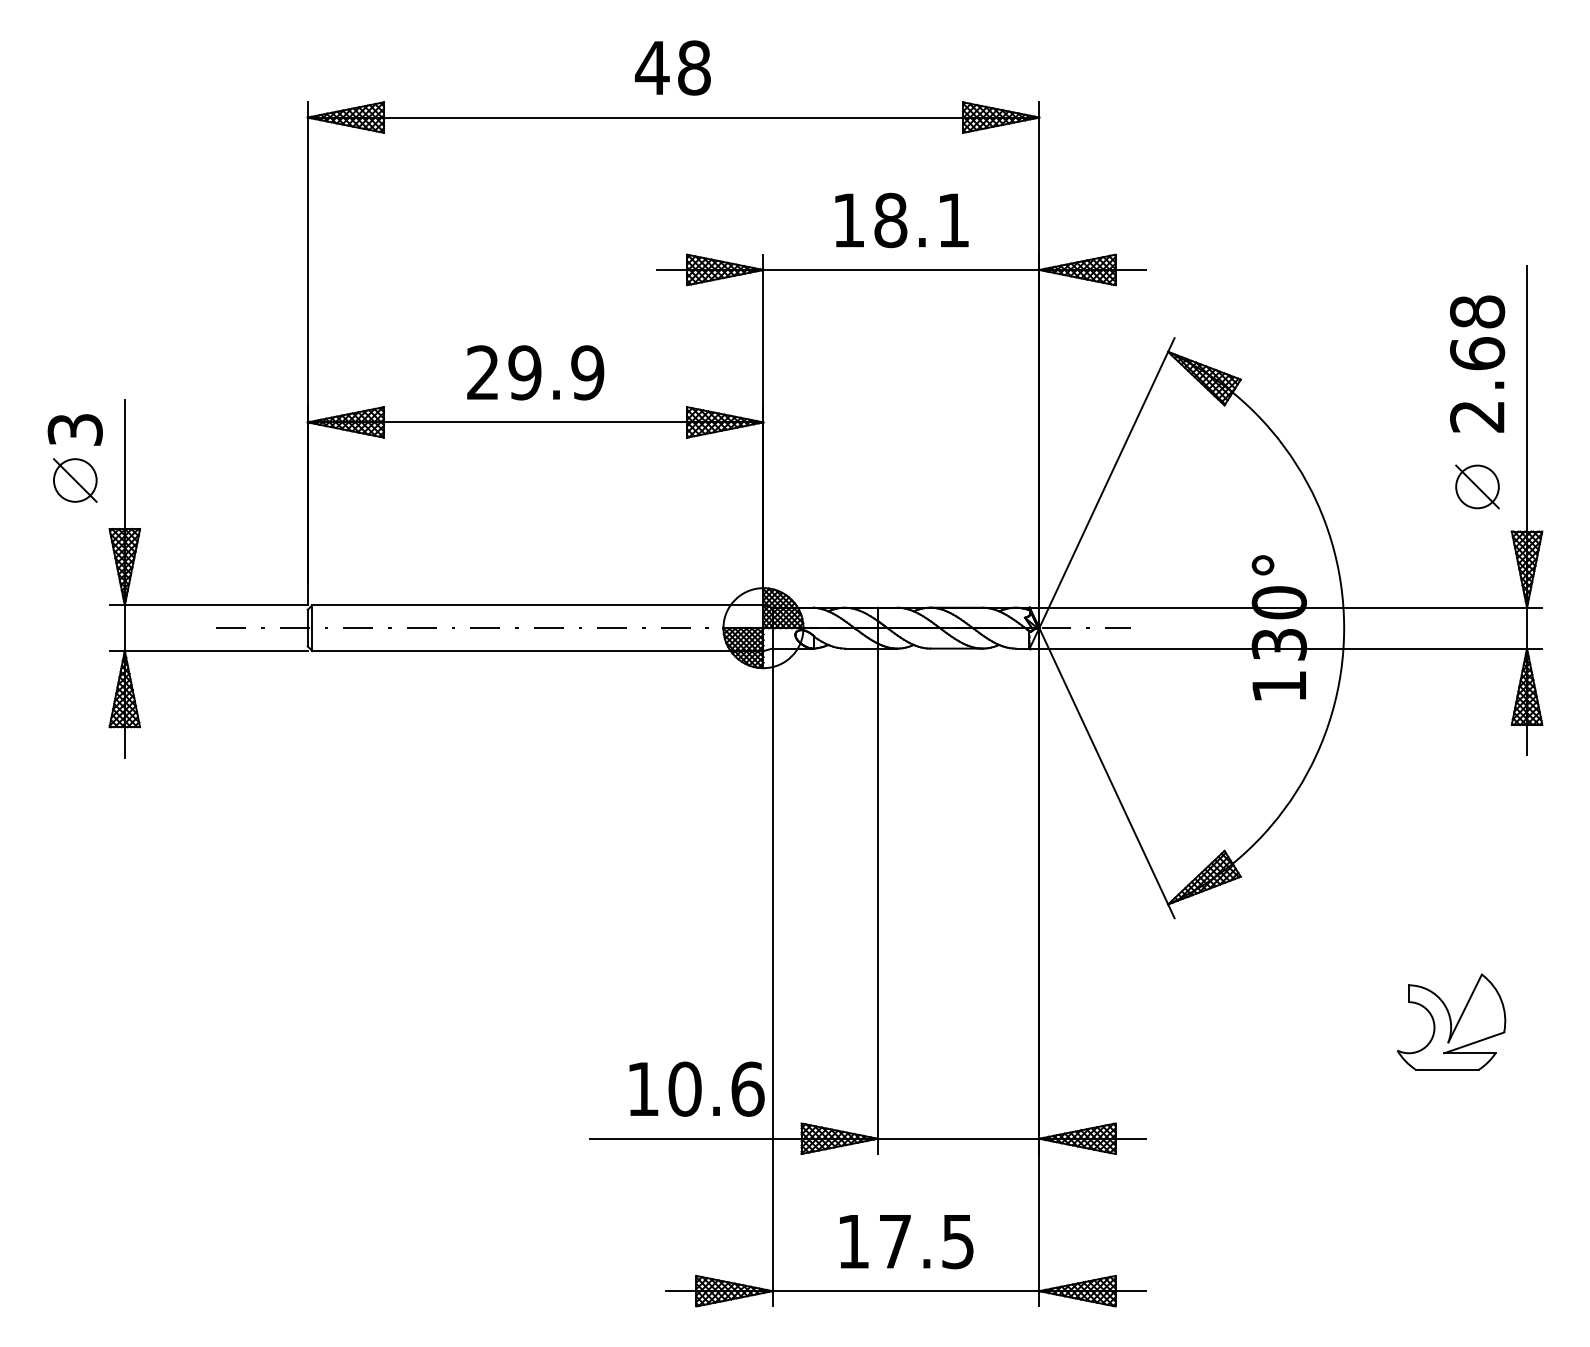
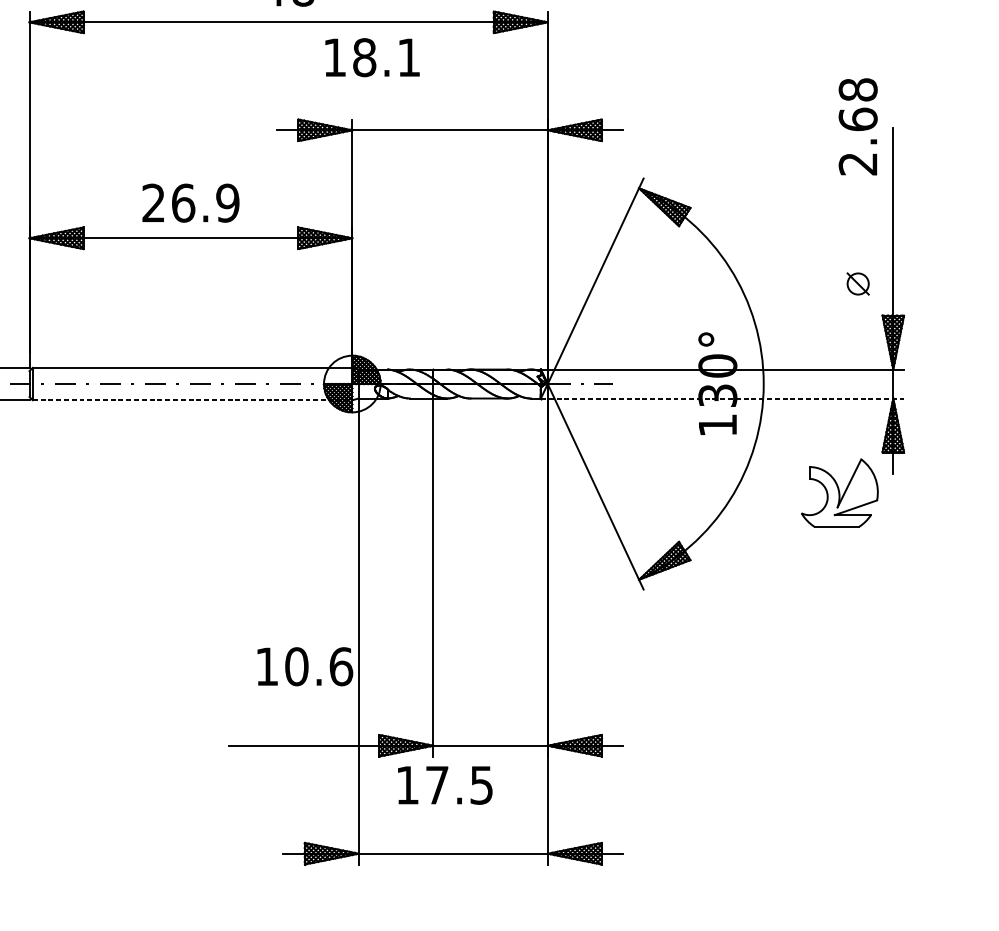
text: (901, 220) -> (372, 57), moved
text: (1477, 363) -> (858, 126), moved
text: (524, 372) -> (183, 202), 29.9 -> 26.9
part: (1477, 486) -> (858, 283), size x0.7
line: (1286, 648) -> (722, 398), solid -> dashed
line: (537, 651) -> (192, 400), solid -> dashed
part: (1451, 1021) -> (839, 492), moved
text: (696, 1088) -> (304, 666), moved
text: (906, 1242) -> (445, 785), moved

